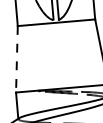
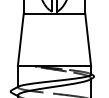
line: (16, 60) -> (20, 40), dashed -> solid

